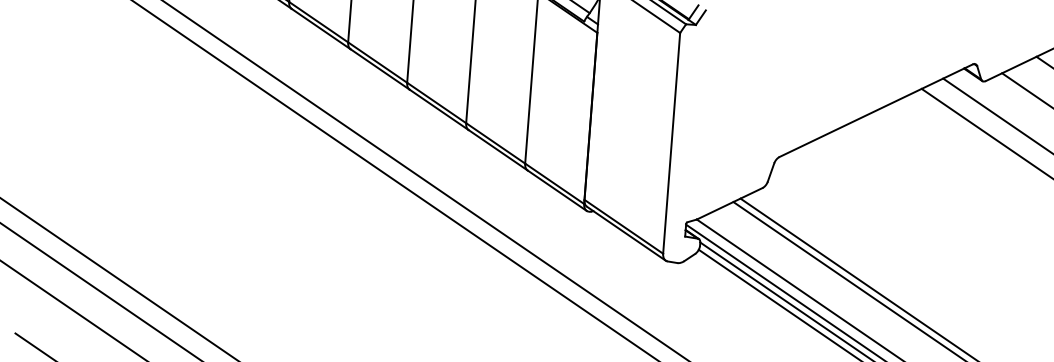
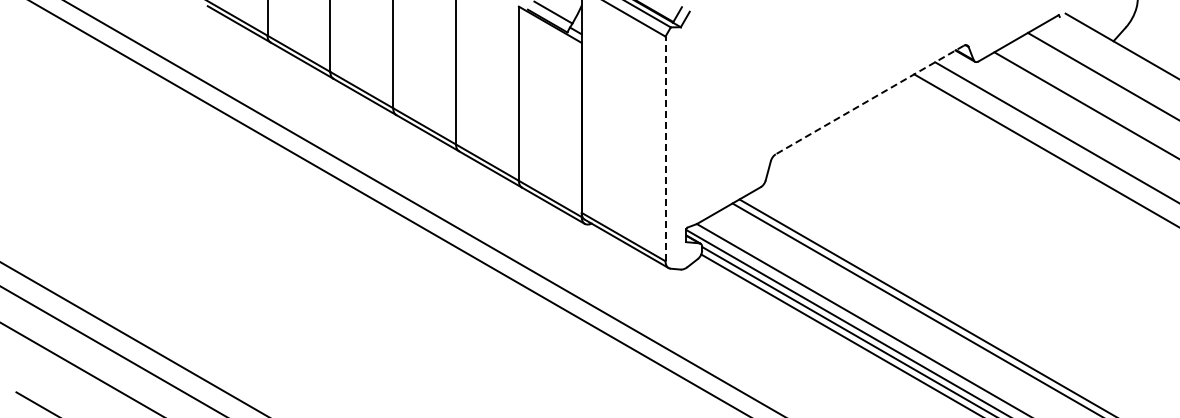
line: (875, 111) -> (869, 100), solid -> dashed
line: (671, 142) -> (665, 148), solid -> dashed

